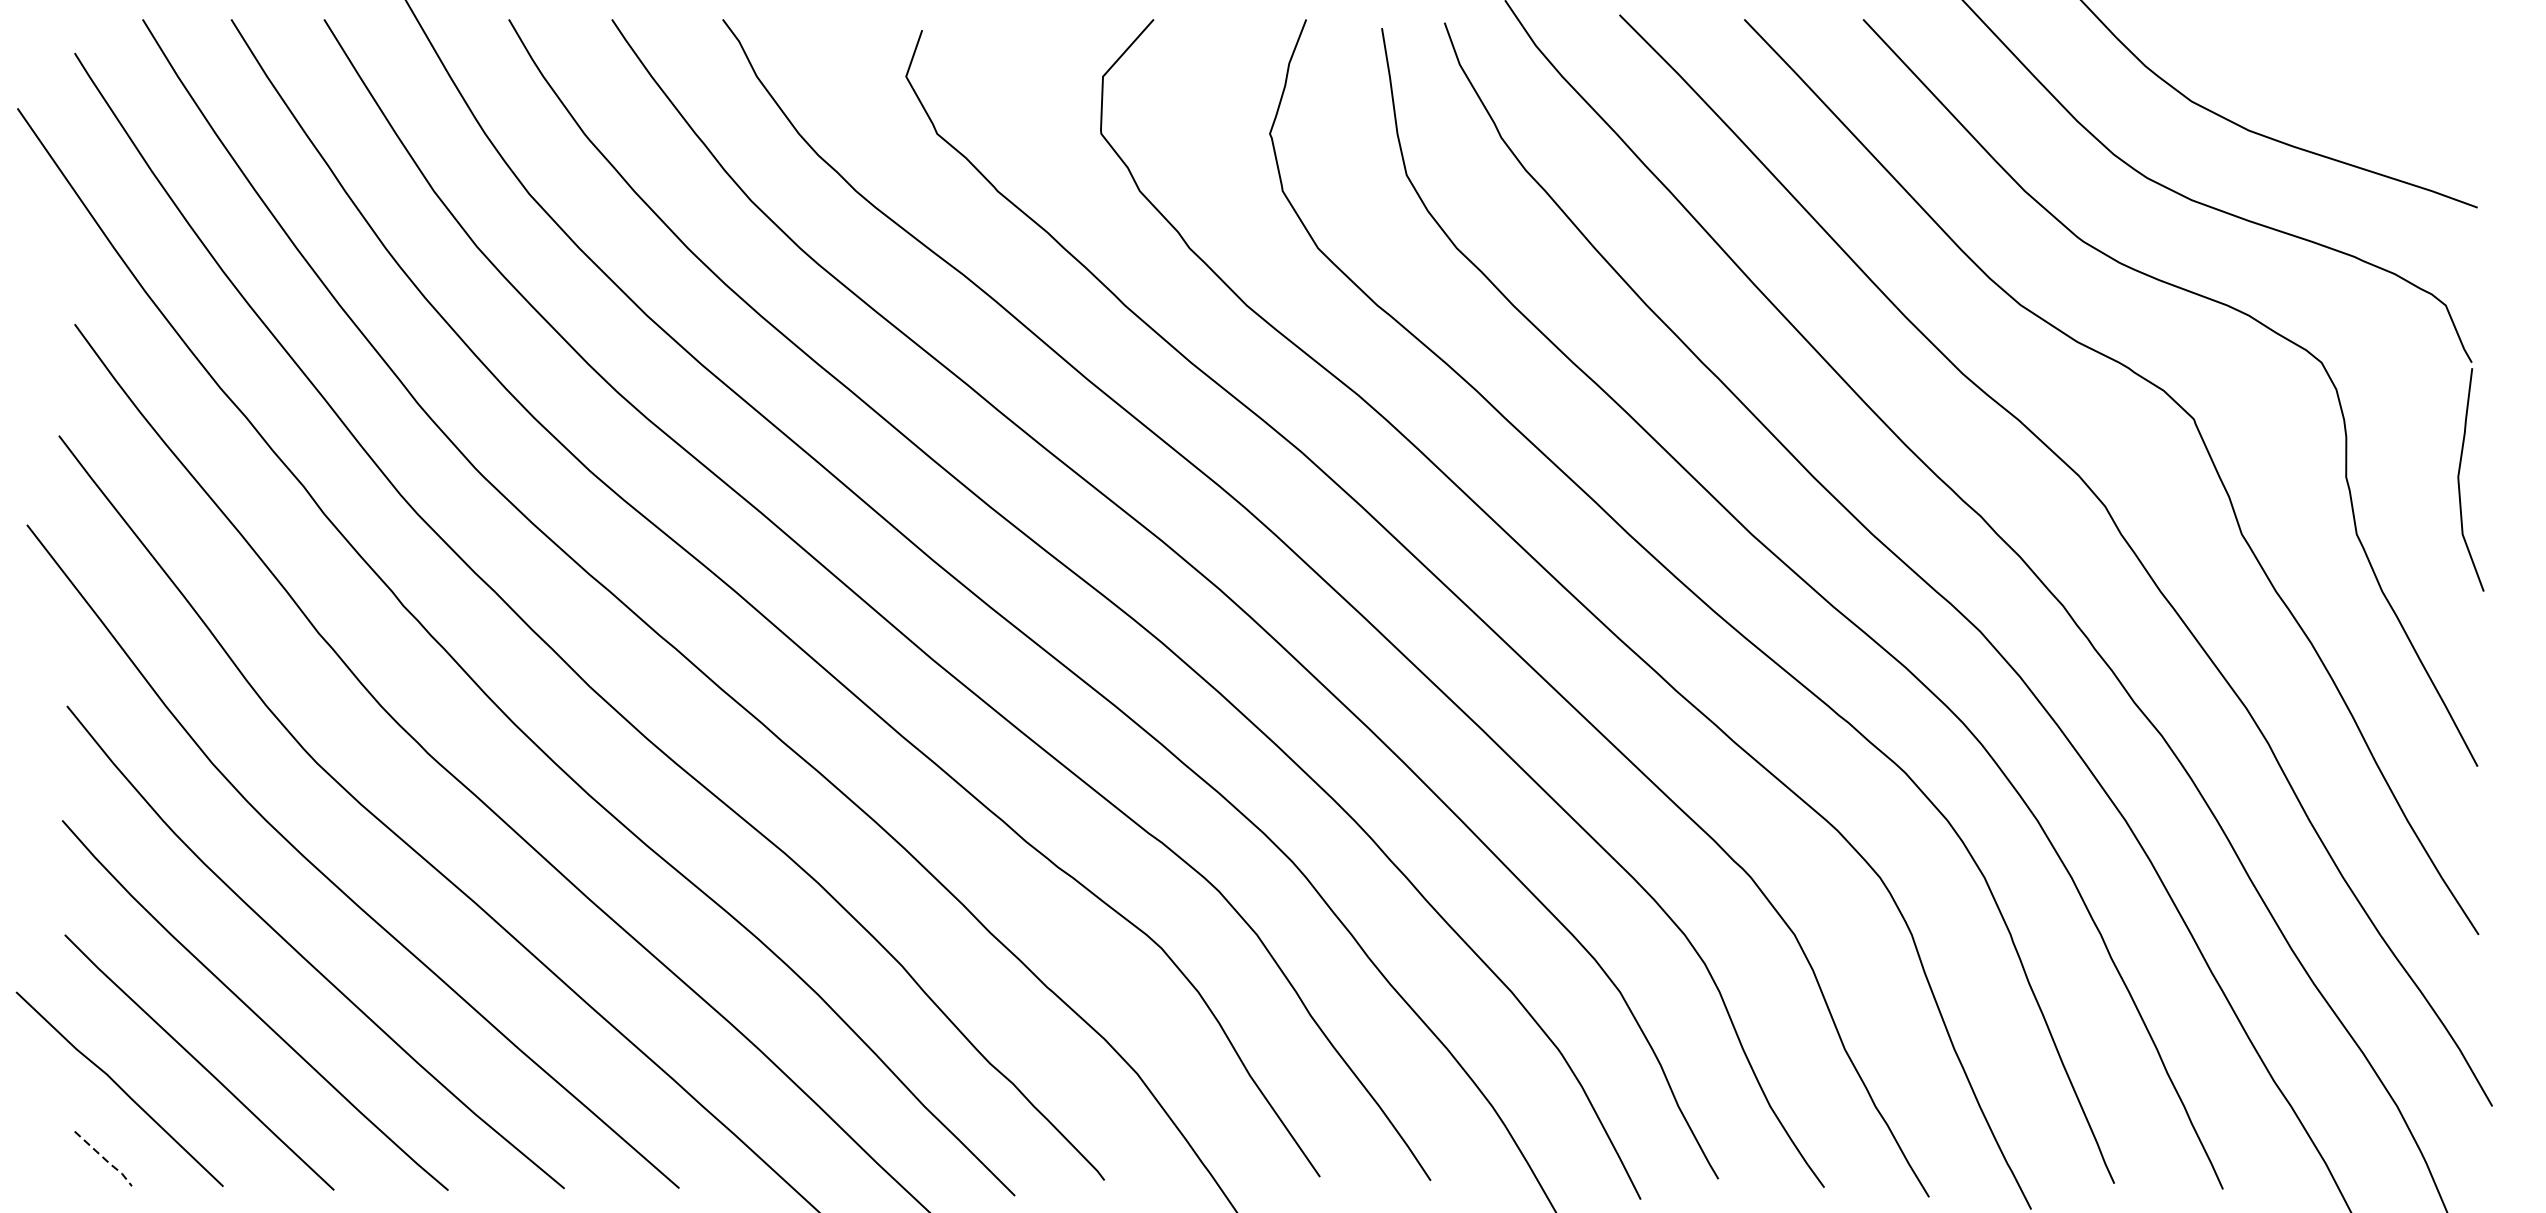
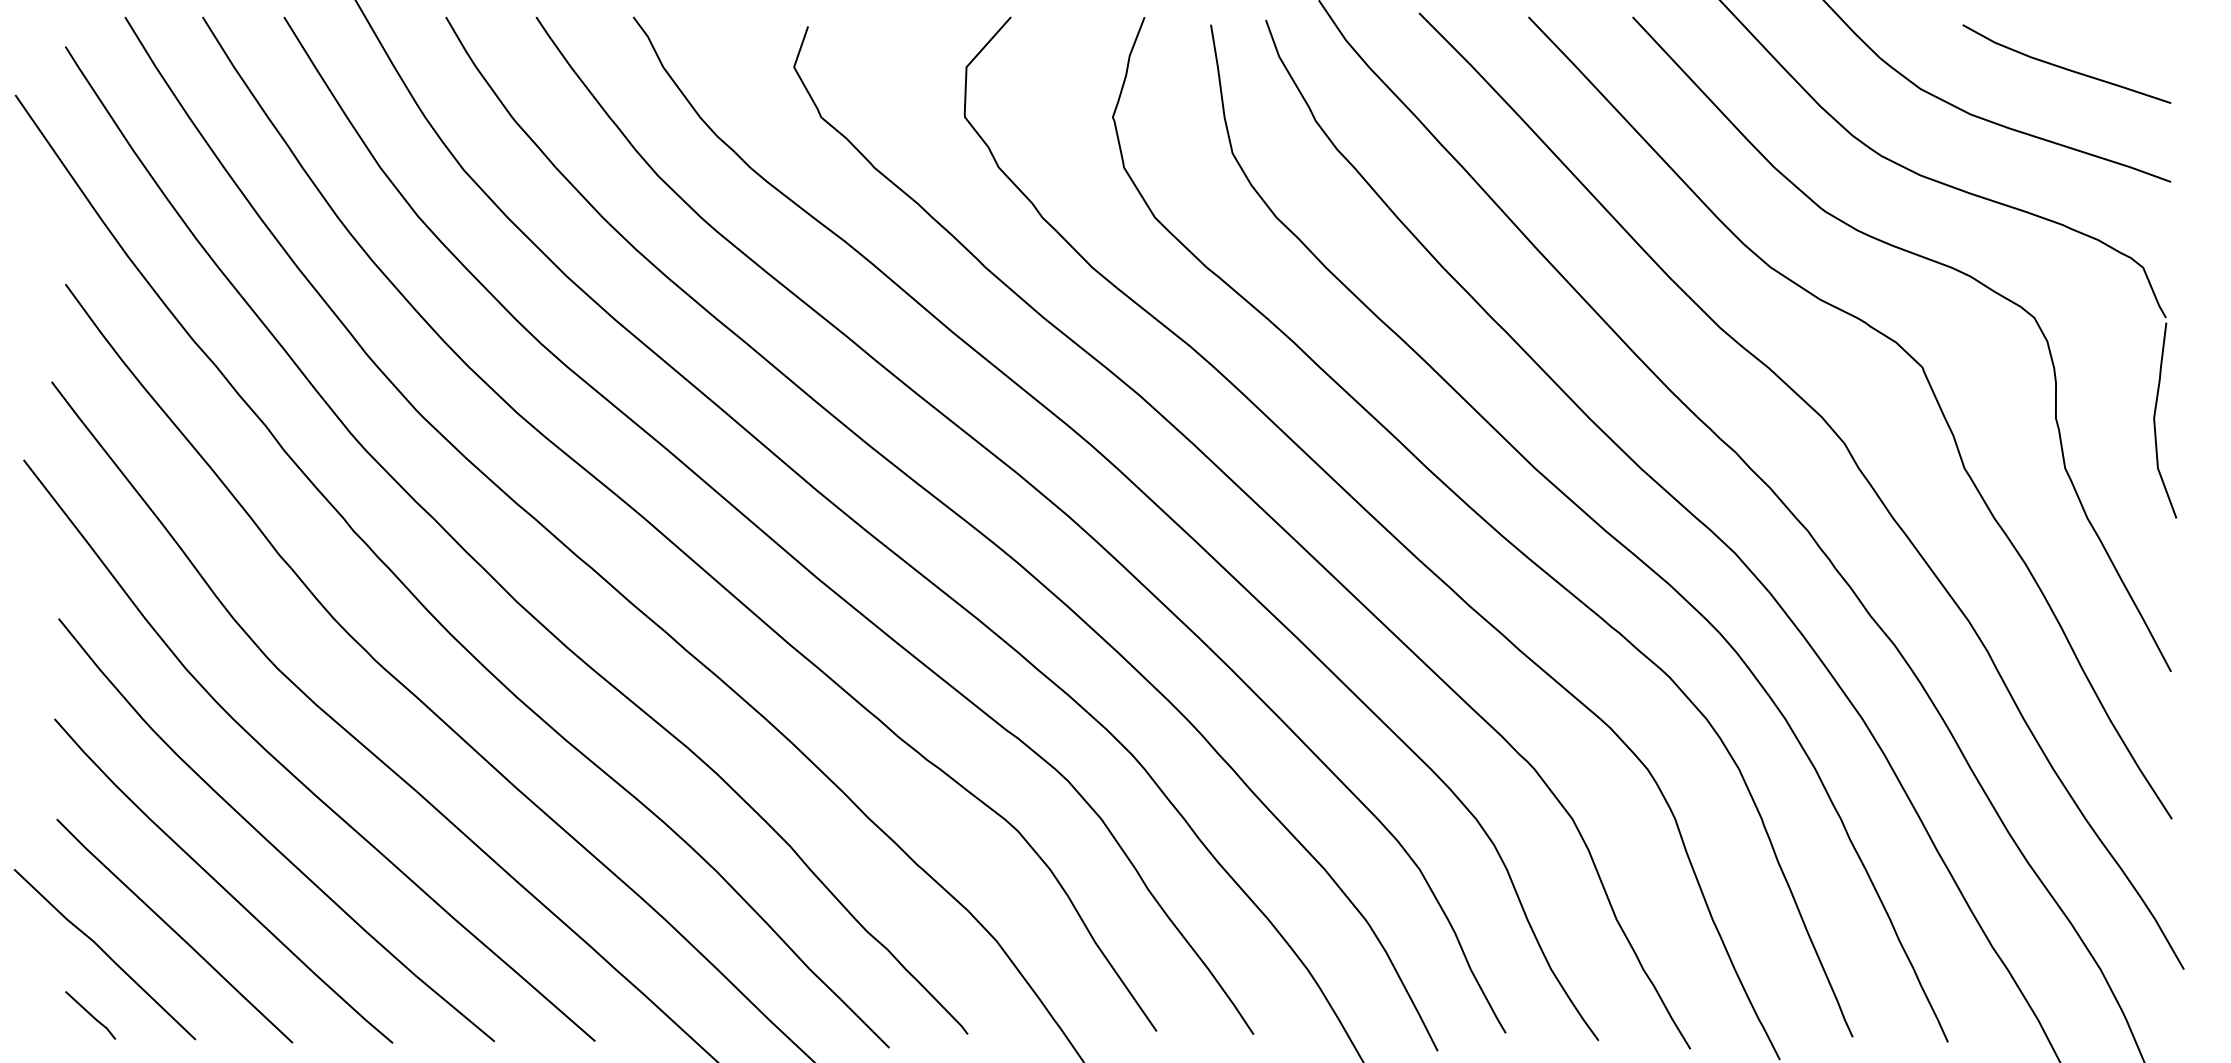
curve: (2357, 76) -> (2065, 67), added
line: (105, 1159) -> (92, 1016), dashed -> solid

